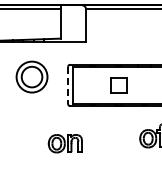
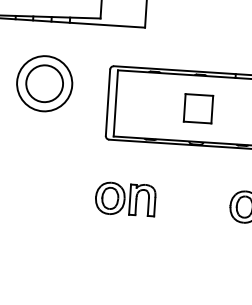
line: (68, 85) -> (108, 102), dashed -> solid
part: (64, 143) -> (123, 198), moved

